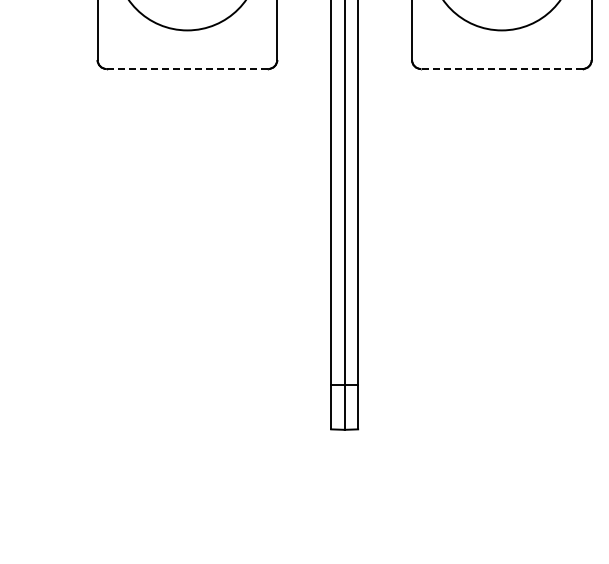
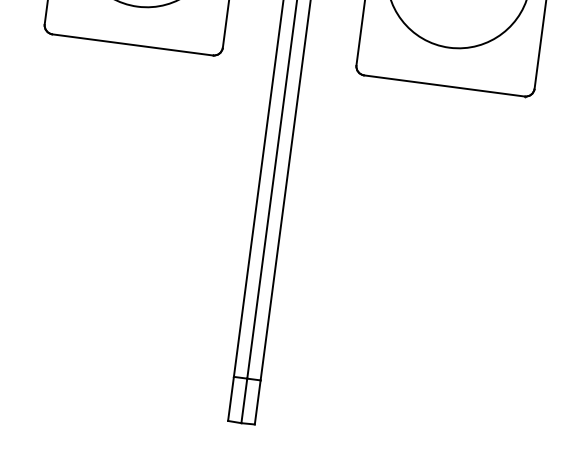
line: (187, 69) -> (132, 45), dashed -> solid
line: (501, 69) -> (443, 86), dashed -> solid

